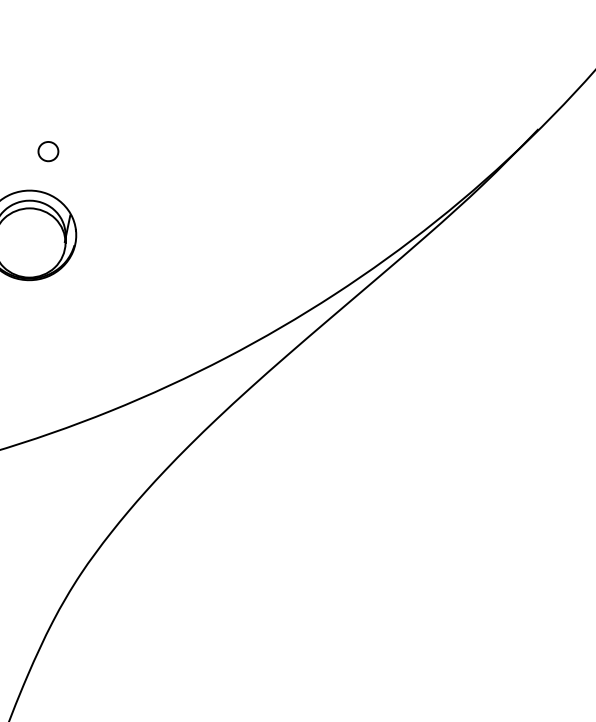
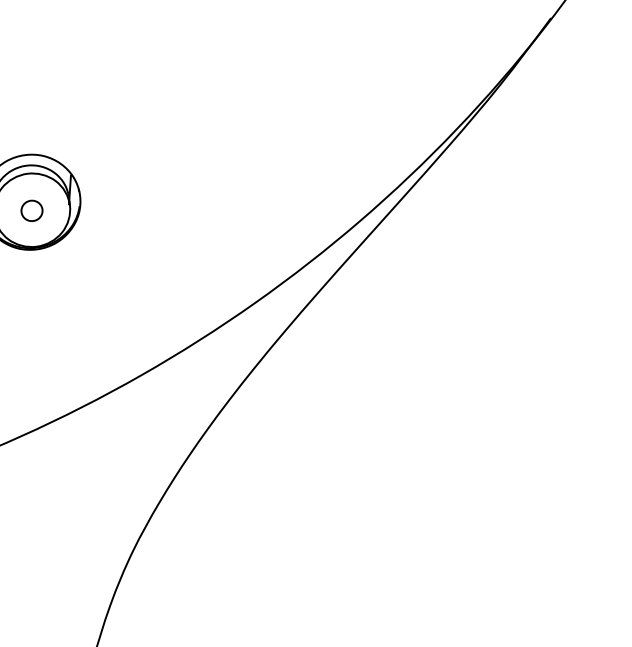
part: (48, 151) -> (32, 210), moved

